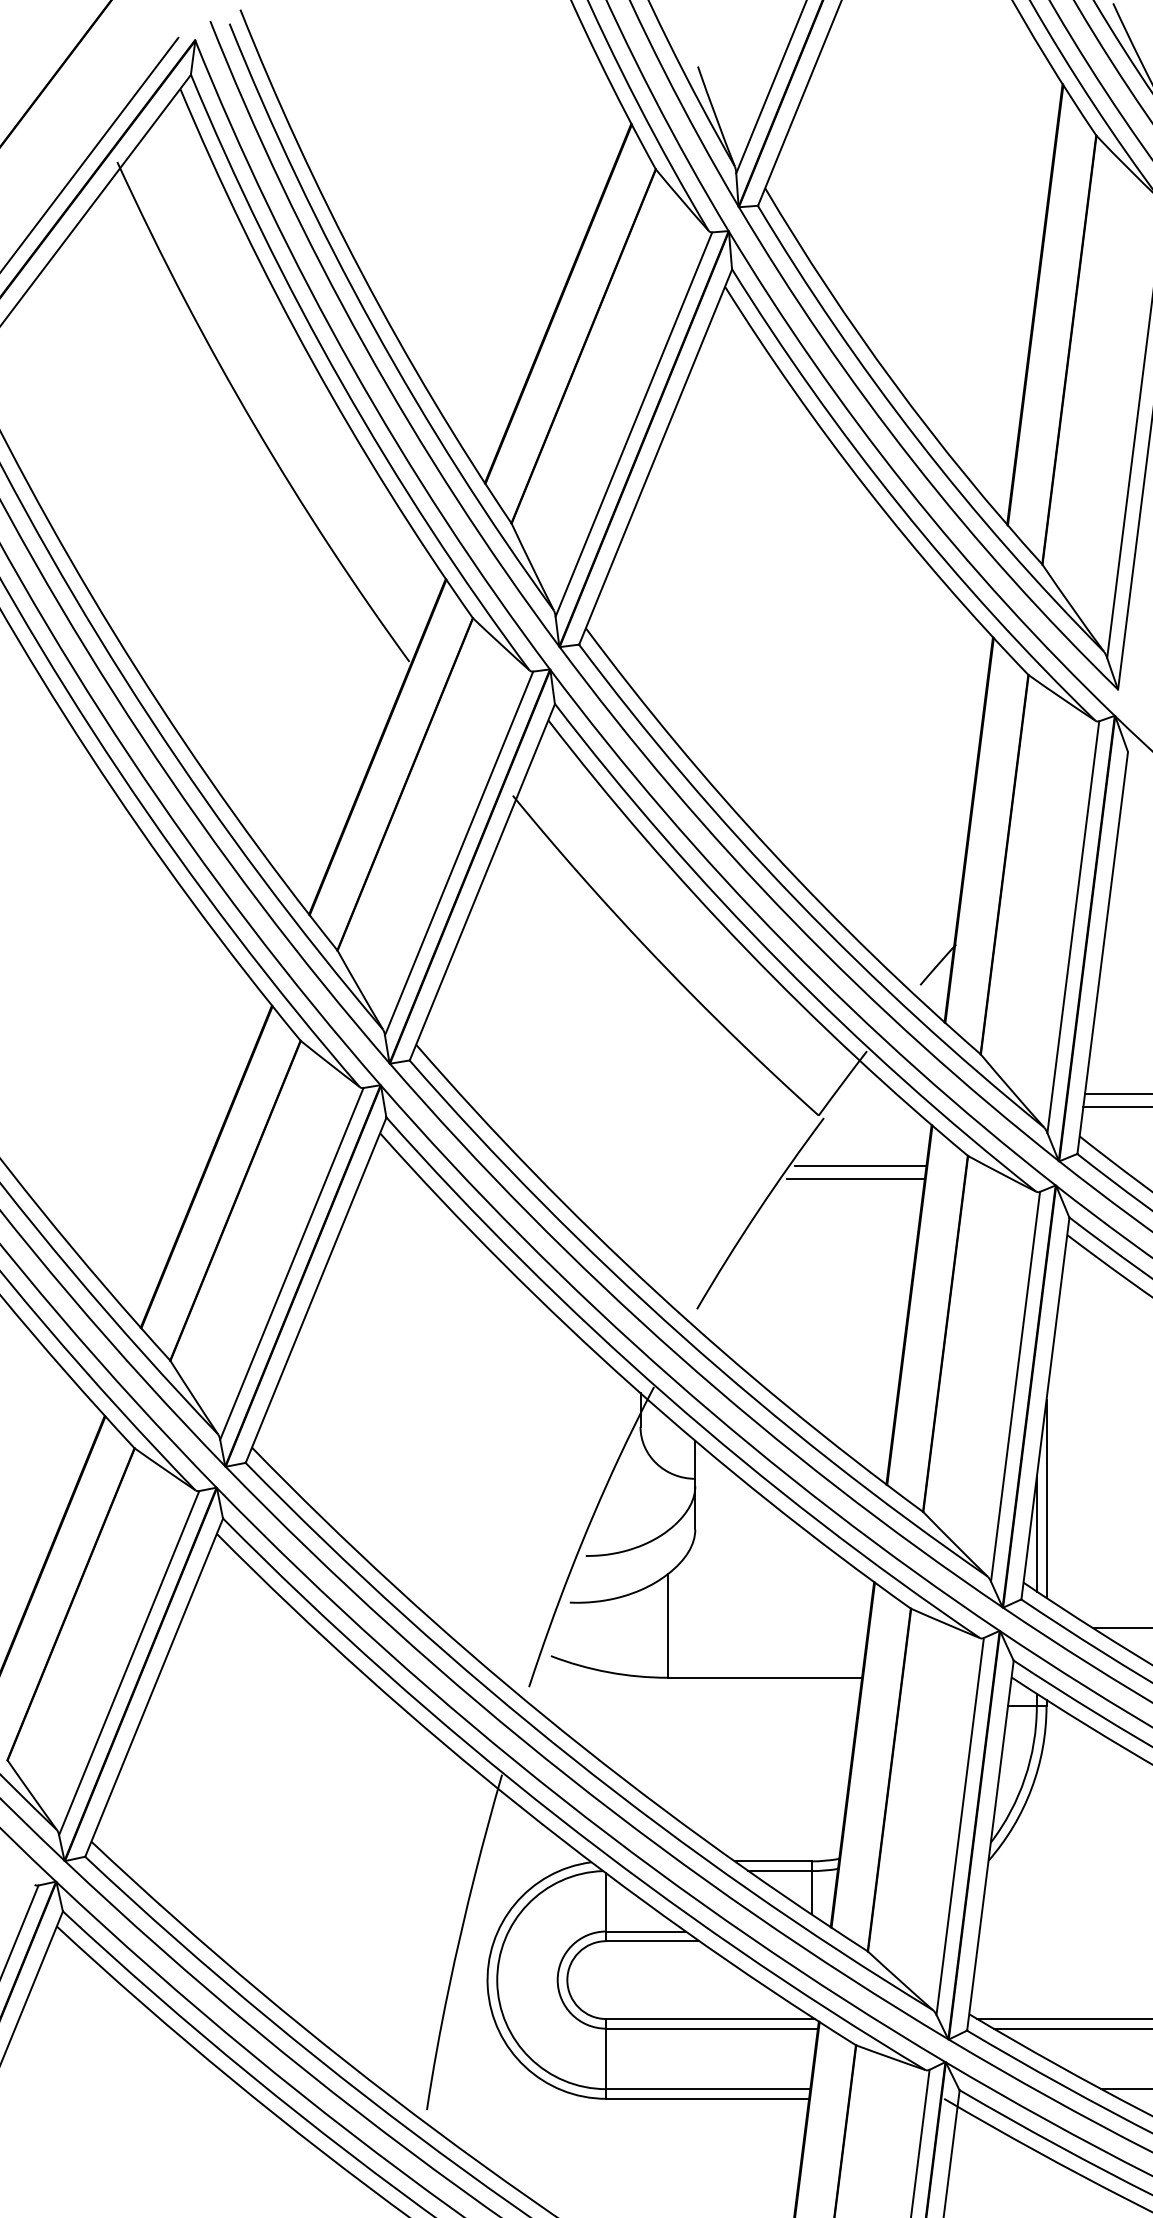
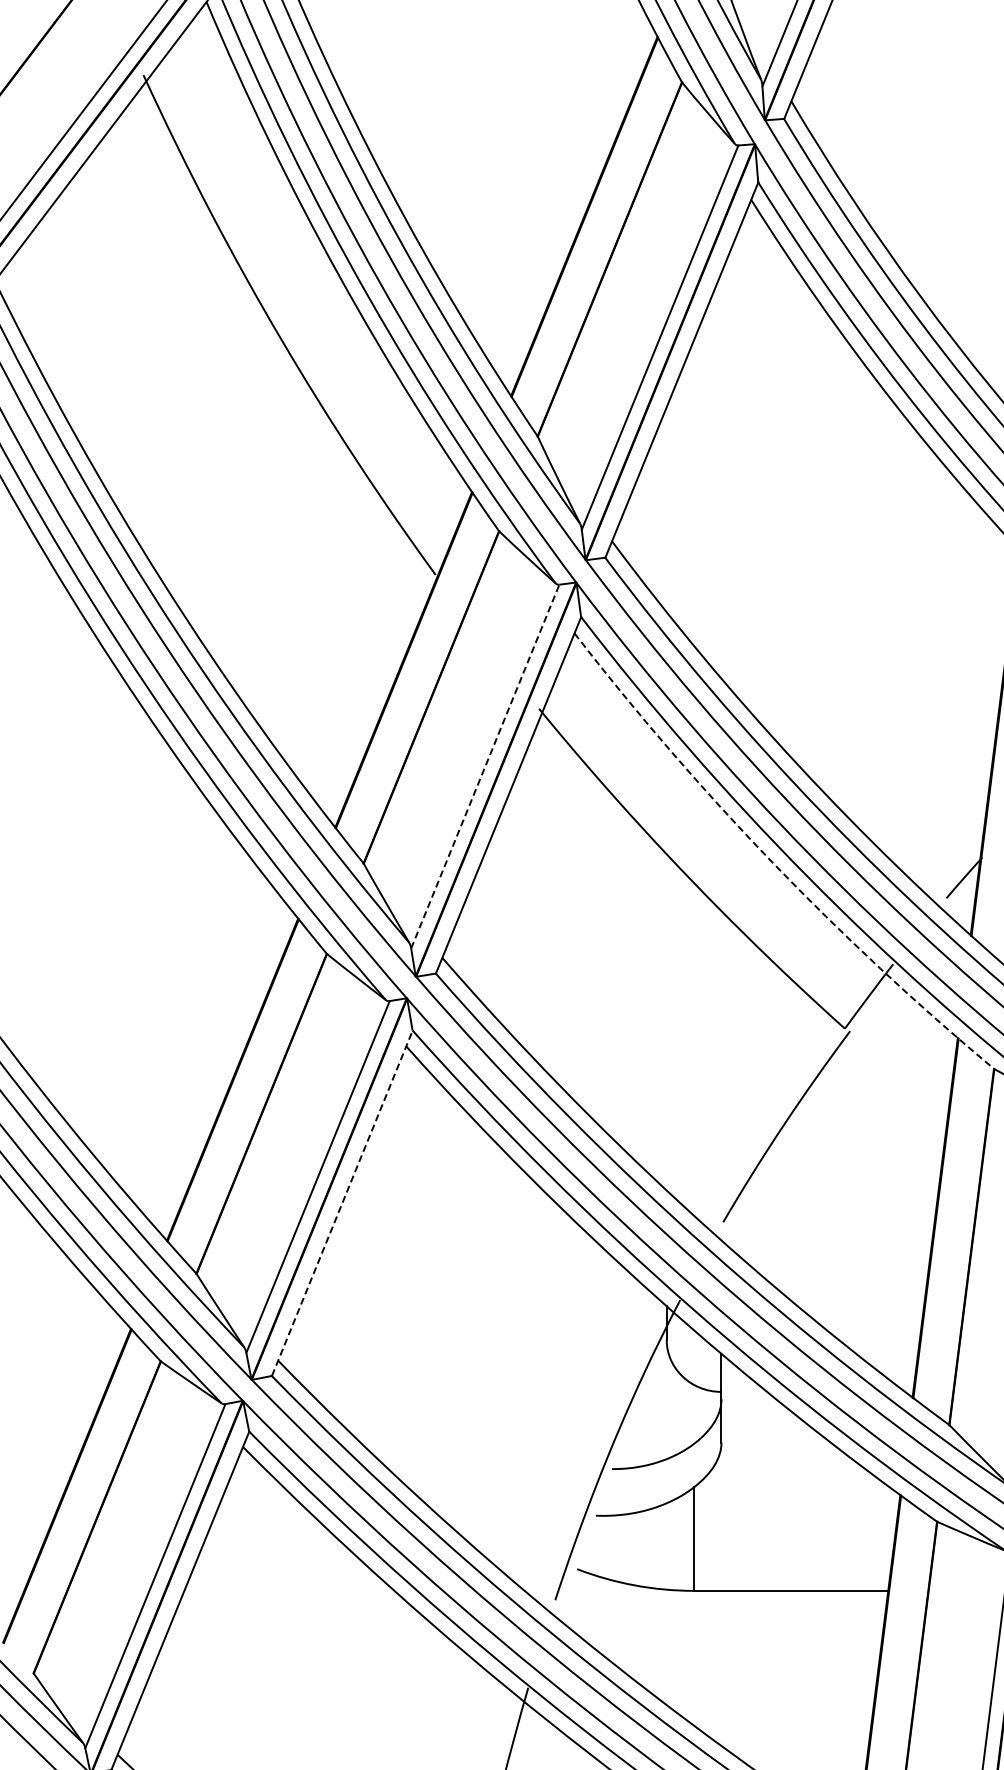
line: (459, 853) -> (485, 766), solid -> dashed
arc: (746, 949) -> (772, 862), solid -> dashed
line: (860, 1165) -> (886, 1078), removed
line: (855, 1178) -> (881, 1091), removed
line: (316, 1289) -> (342, 1202), solid -> dashed

